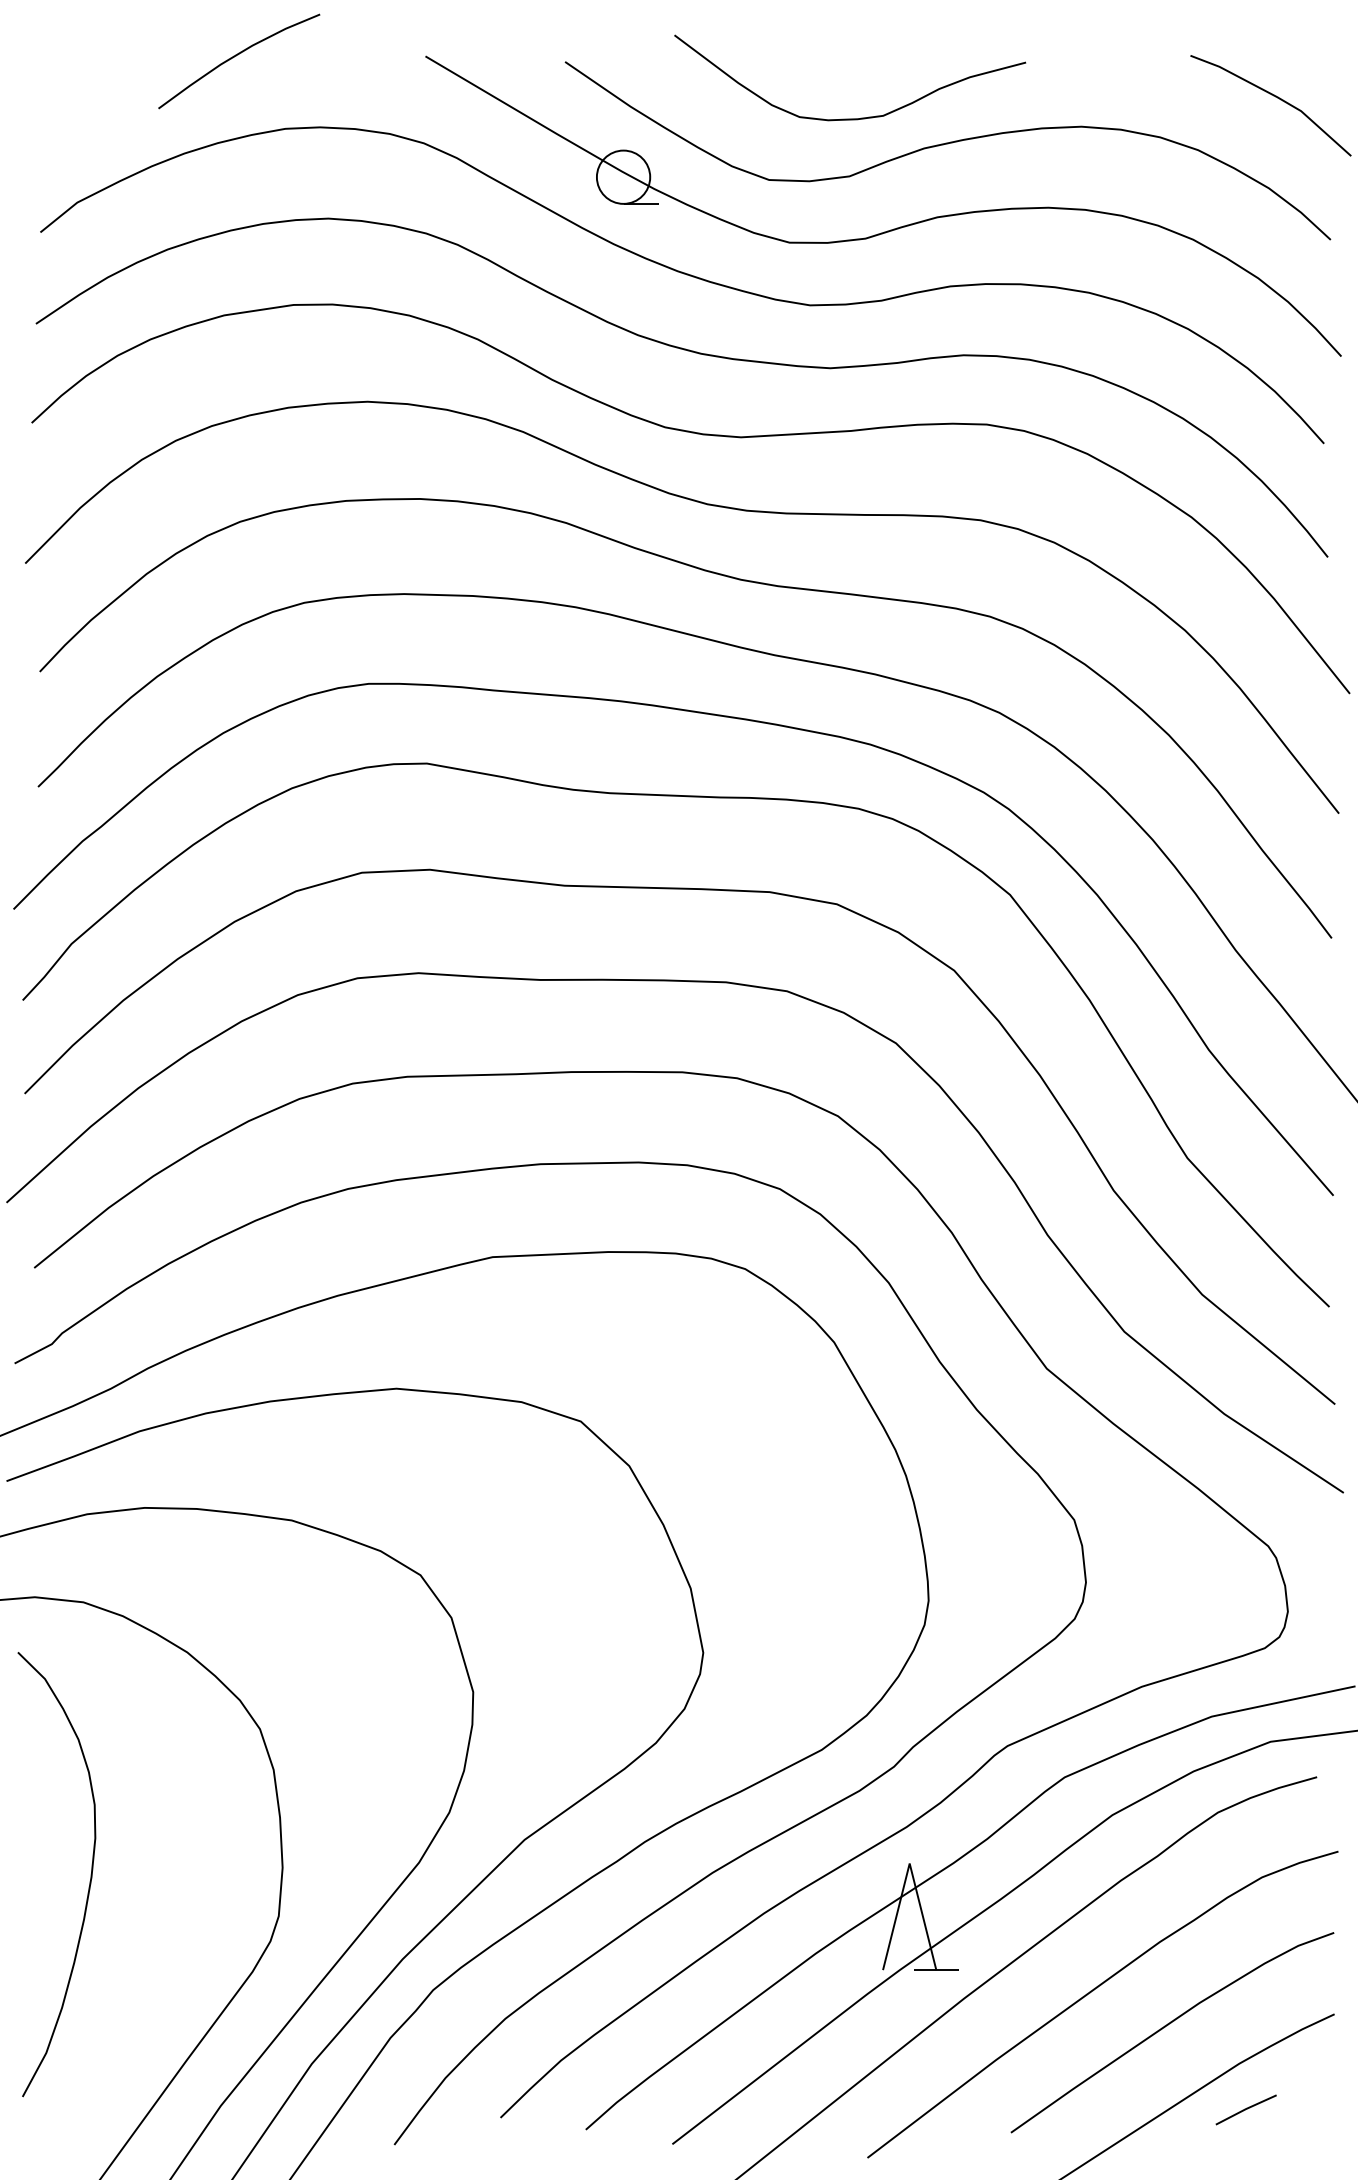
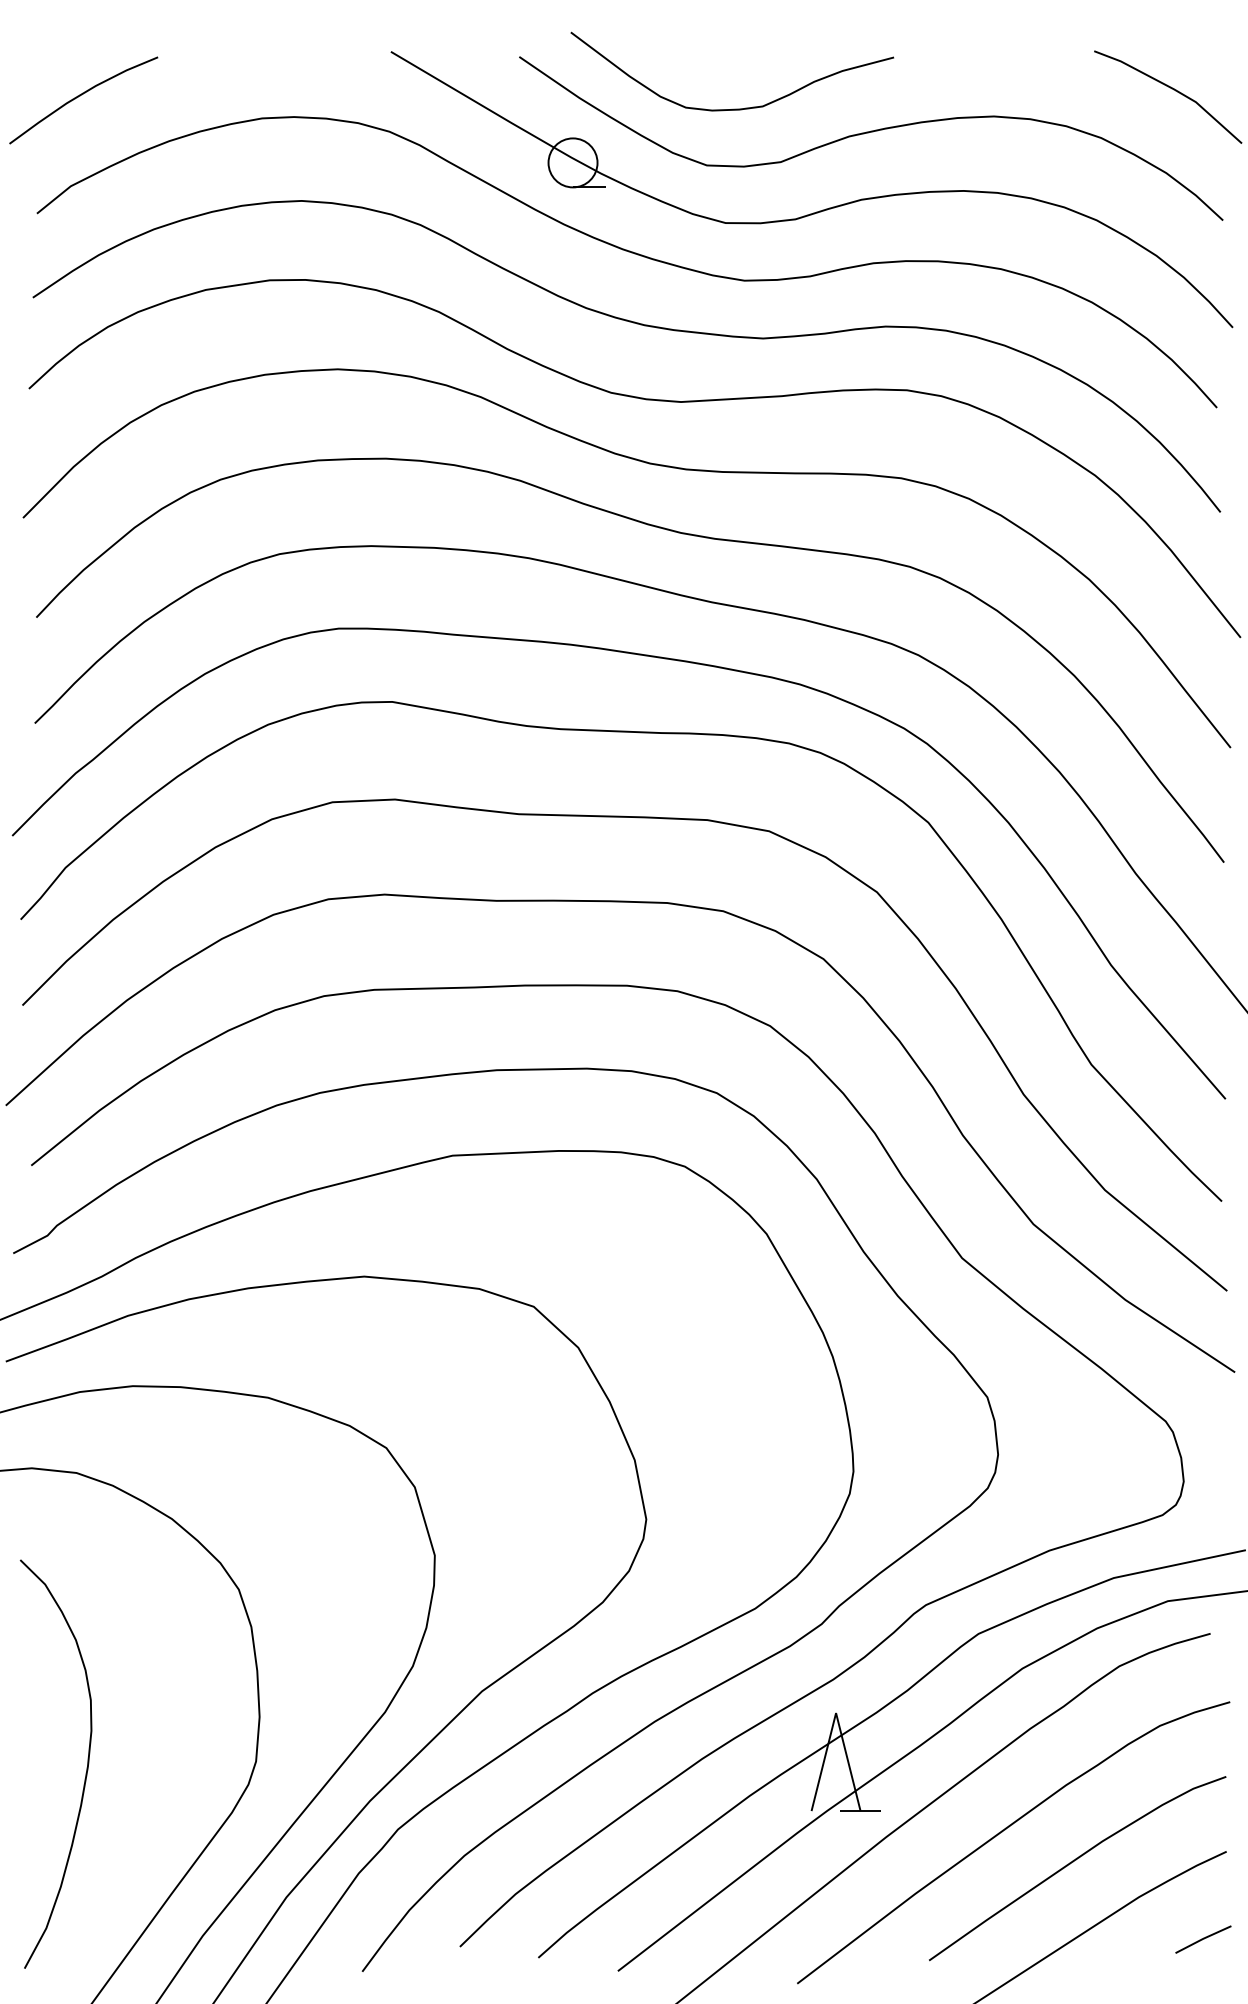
curve: (235, 57) -> (80, 96), moved
curve: (851, 118) -> (733, 108), moved
curve: (89, 1878) -> (86, 1767), moved
line: (1246, 2109) -> (1203, 1939), moved

